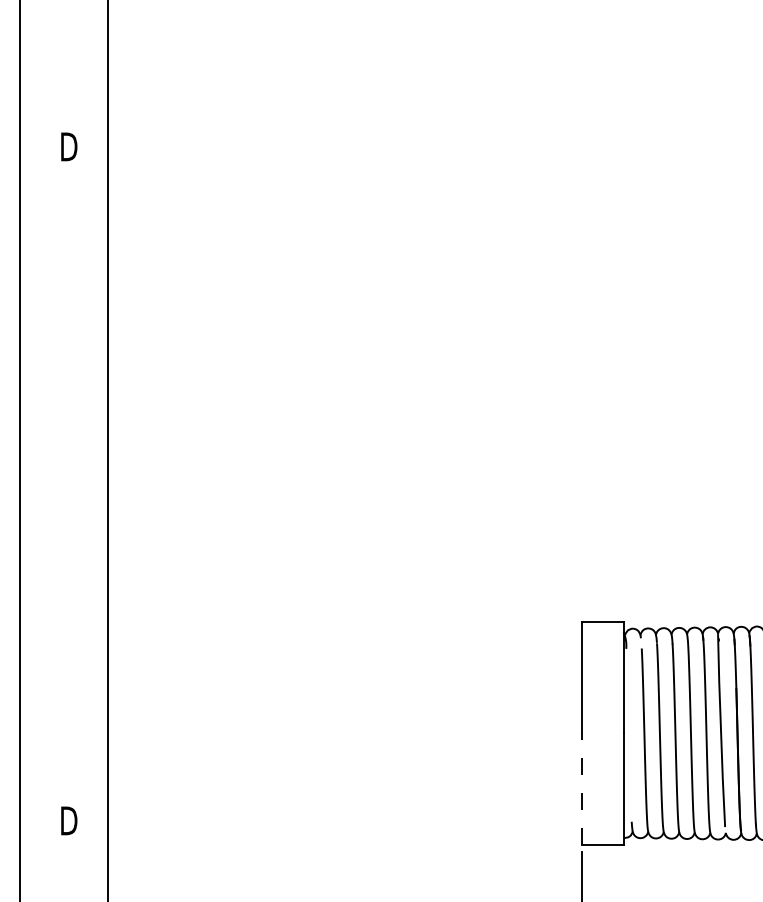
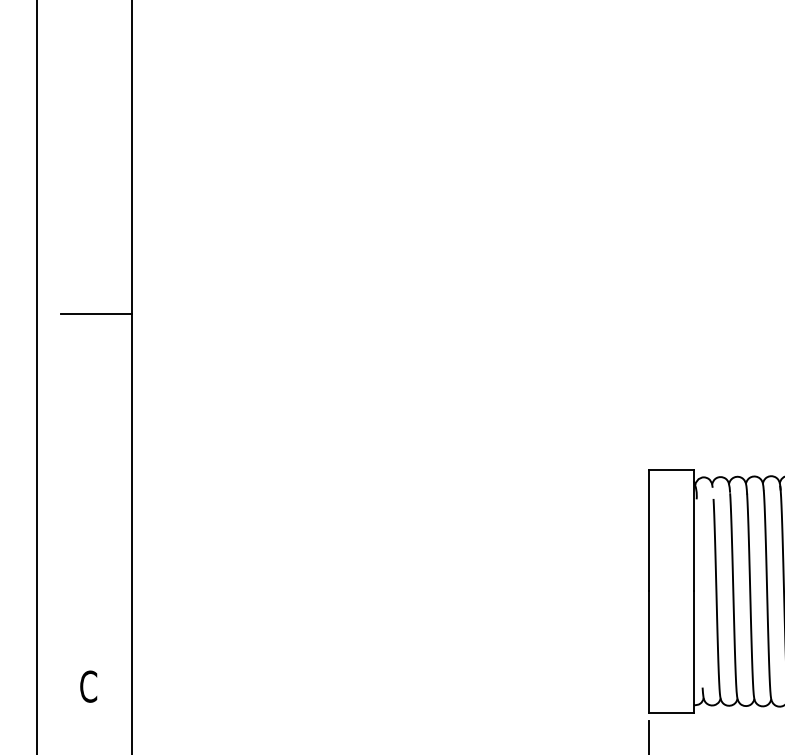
line: (74, 478) -> (95, 313), added
line: (582, 789) -> (649, 652), dashed -> solid
text: (68, 820) -> (89, 686), D -> C

